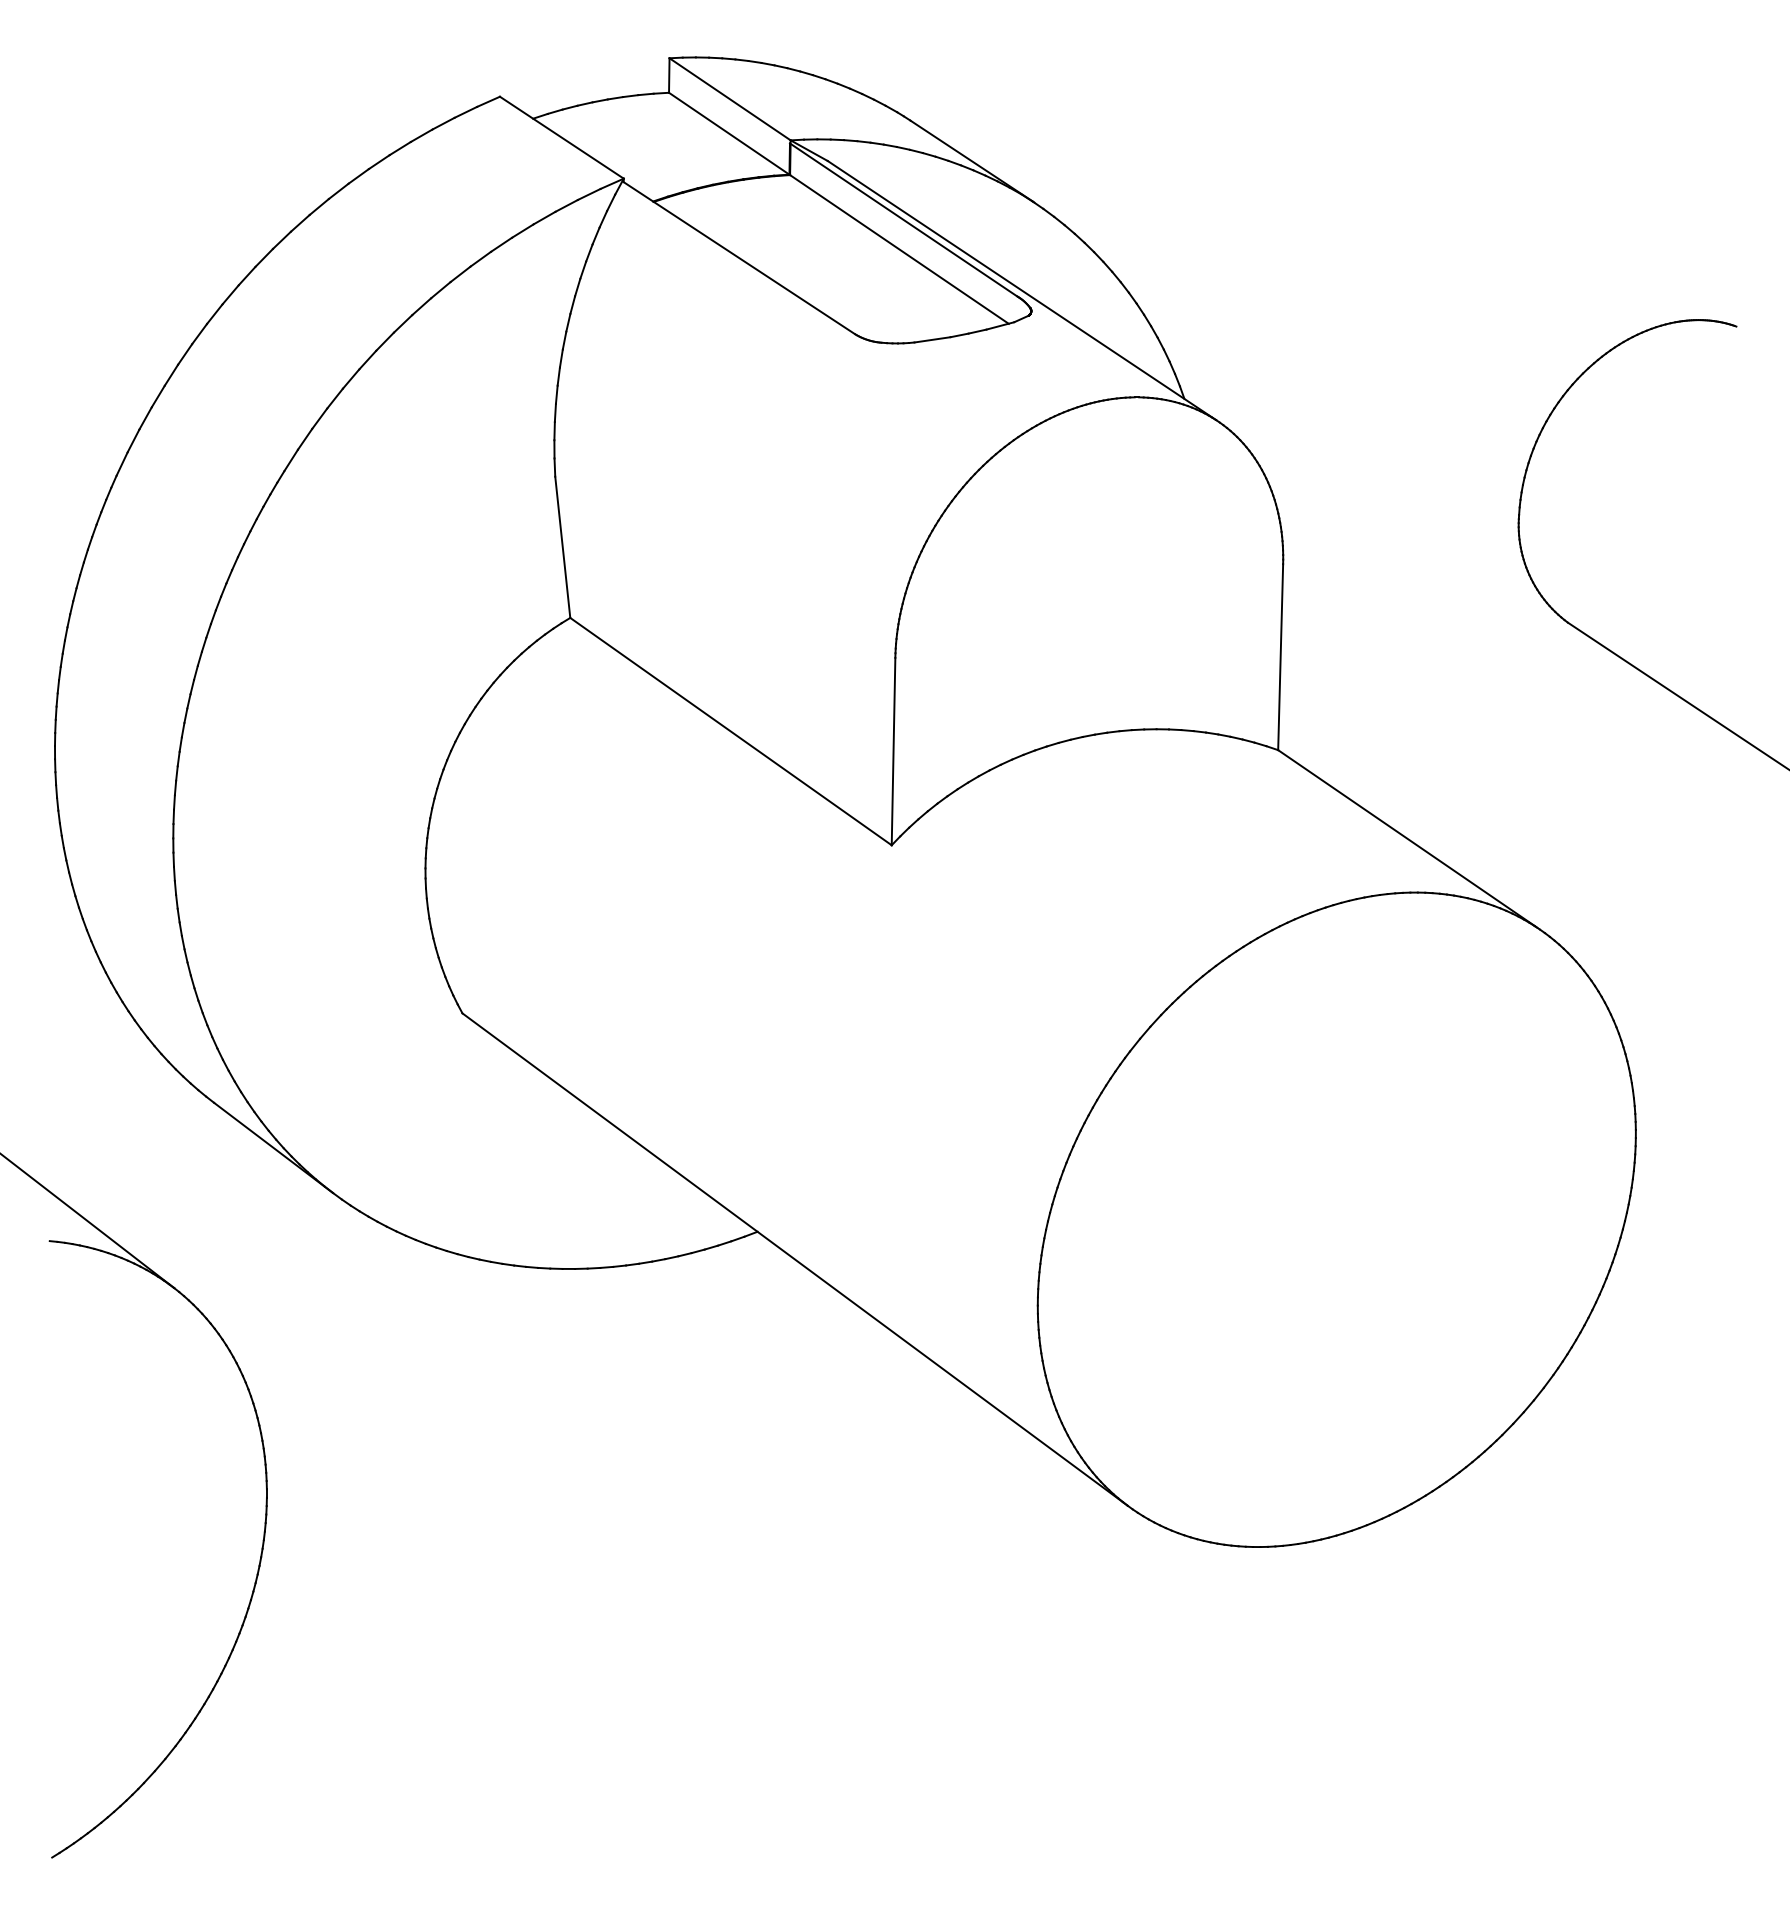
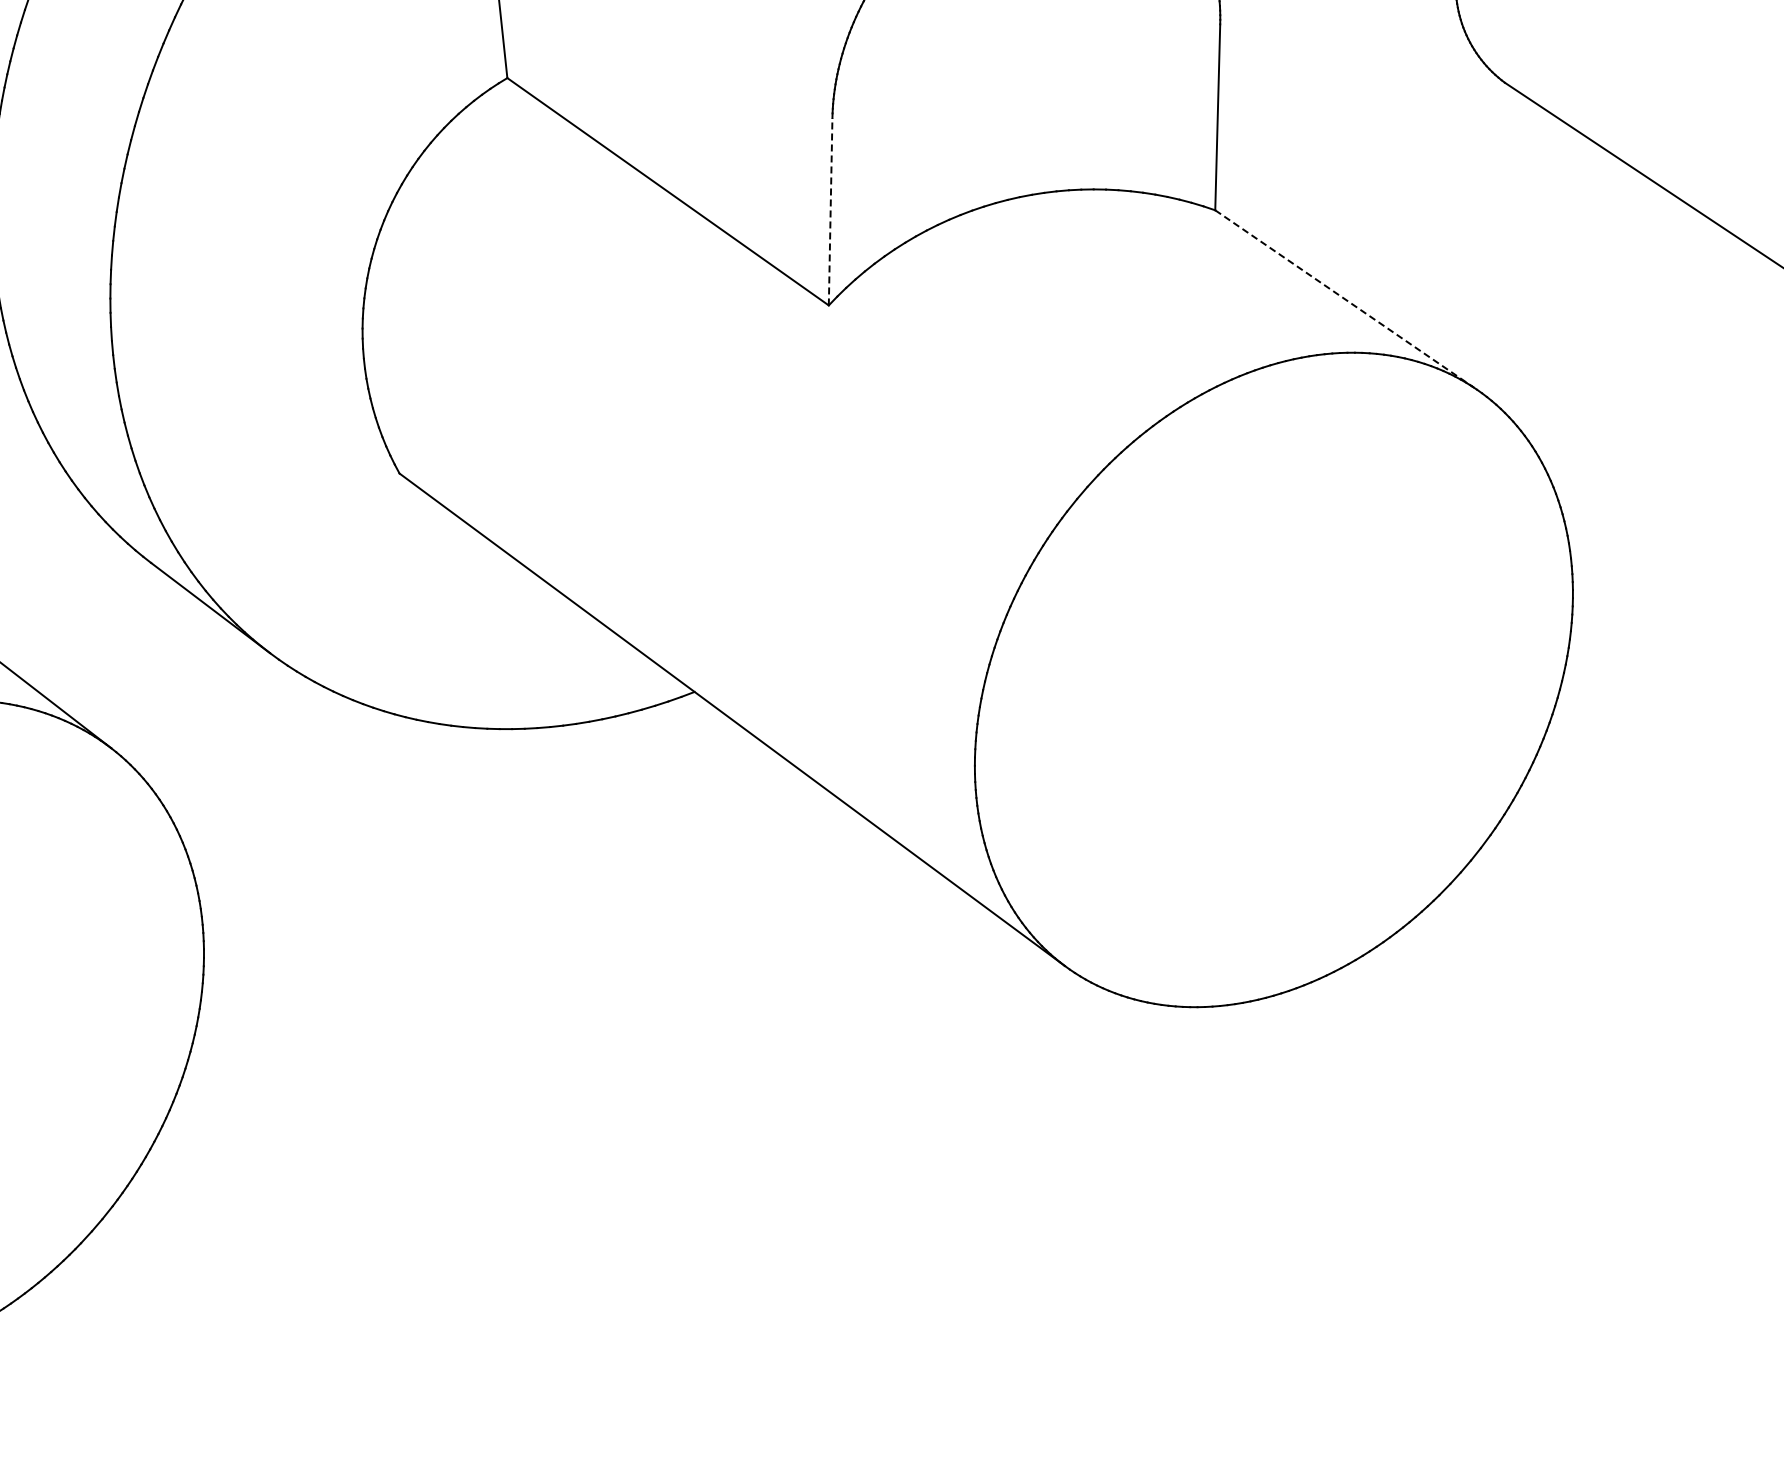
line: (893, 751) -> (830, 211), solid -> dashed
line: (1408, 839) -> (1345, 299), solid -> dashed

